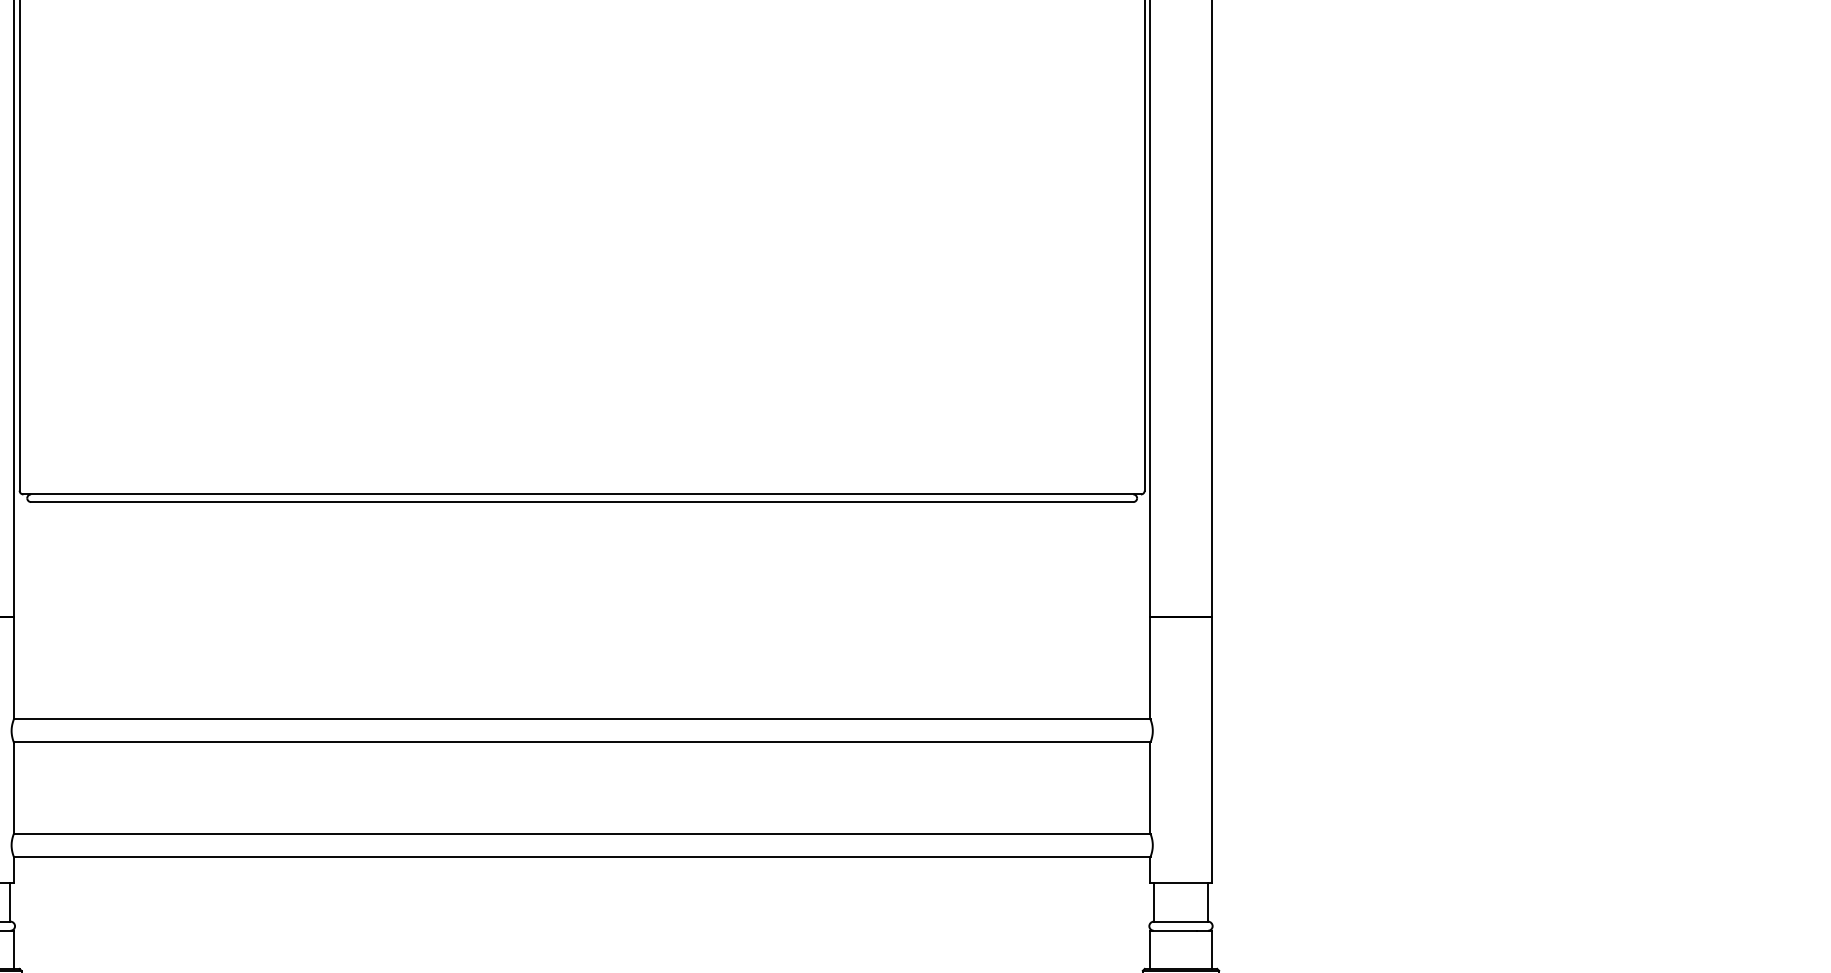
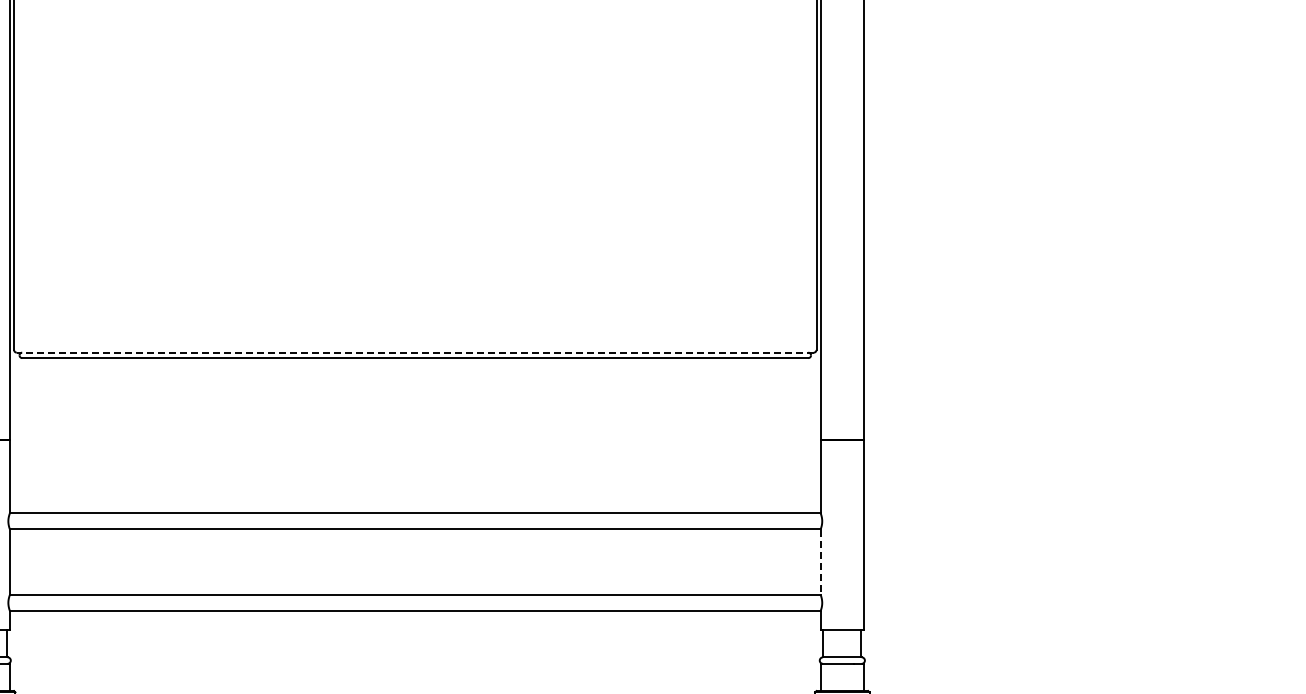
line: (581, 494) -> (414, 352), solid -> dashed
line: (1150, 788) -> (820, 562), solid -> dashed

